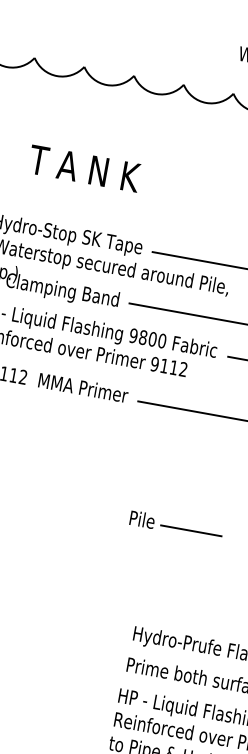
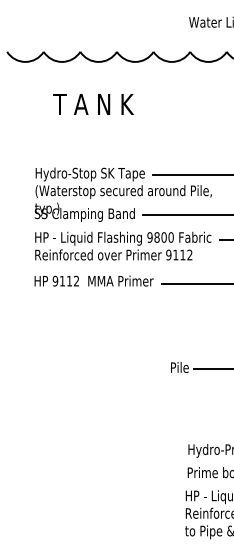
text: (84, 168) -> (93, 104), moved

